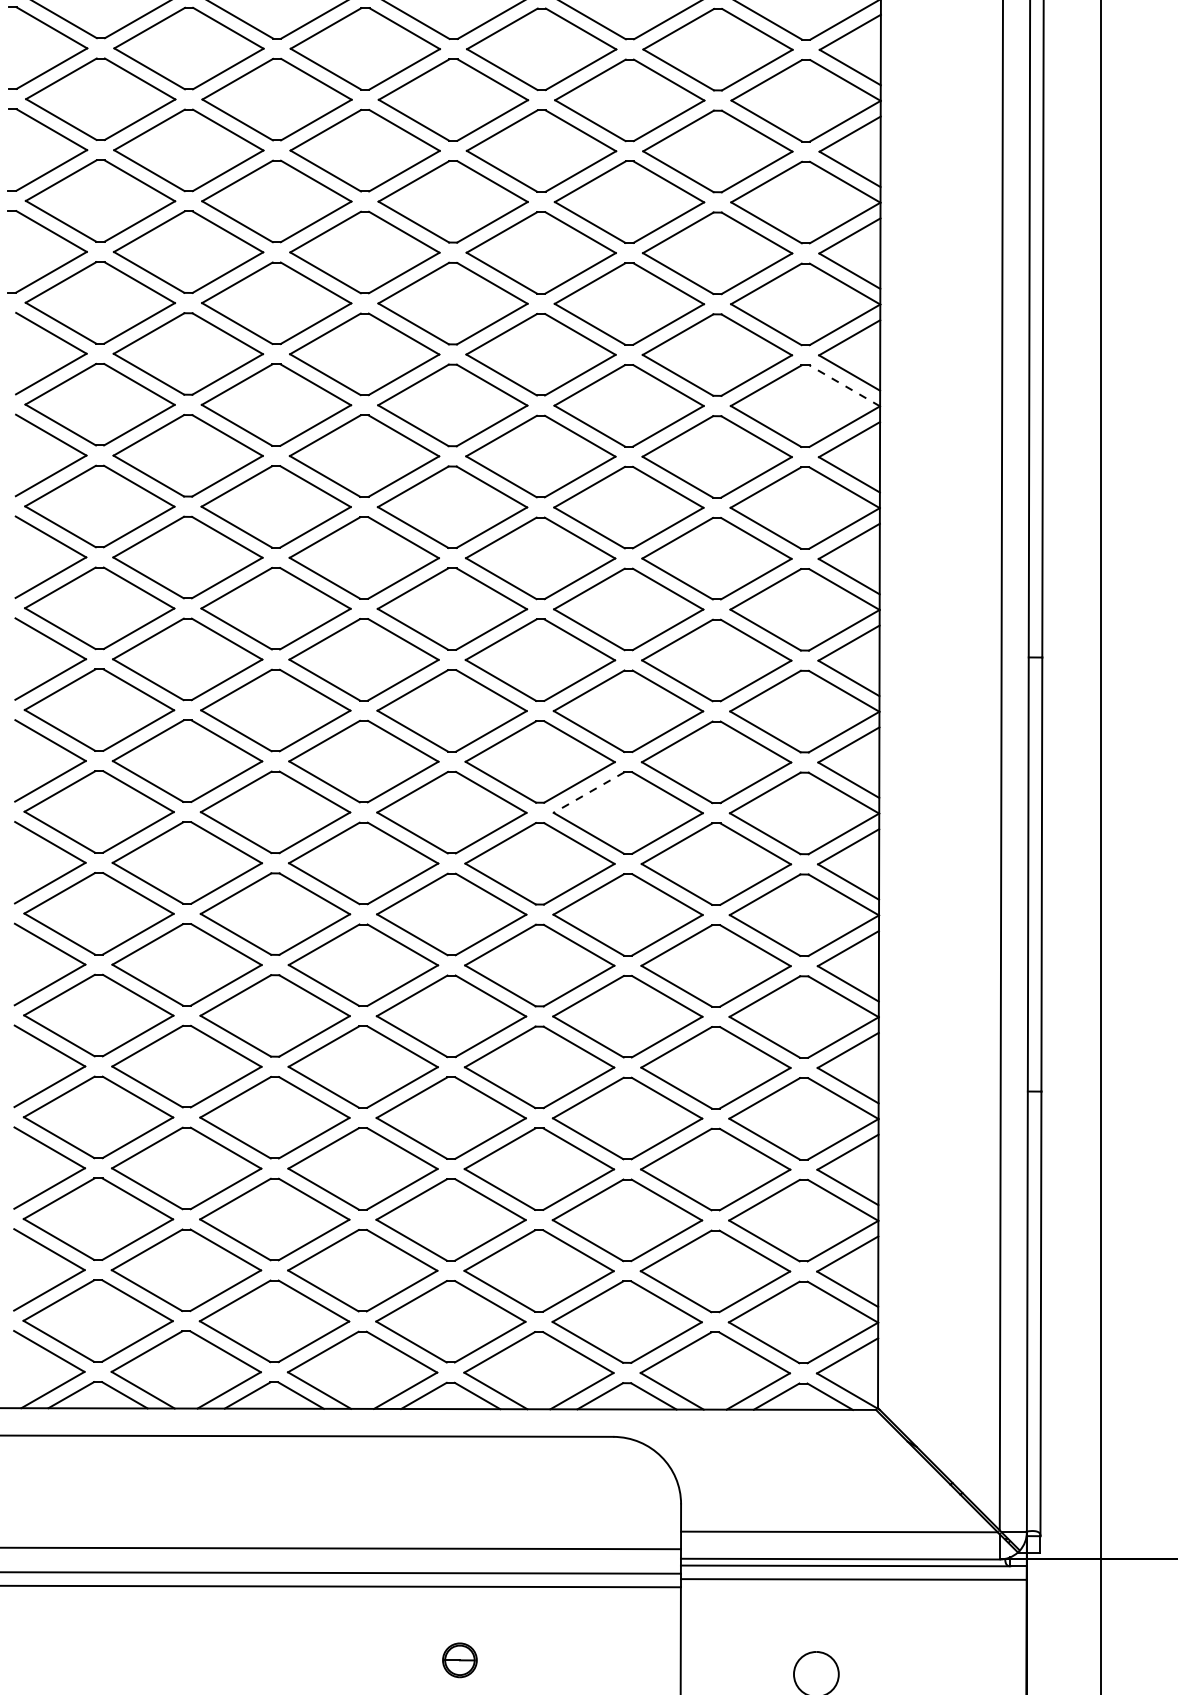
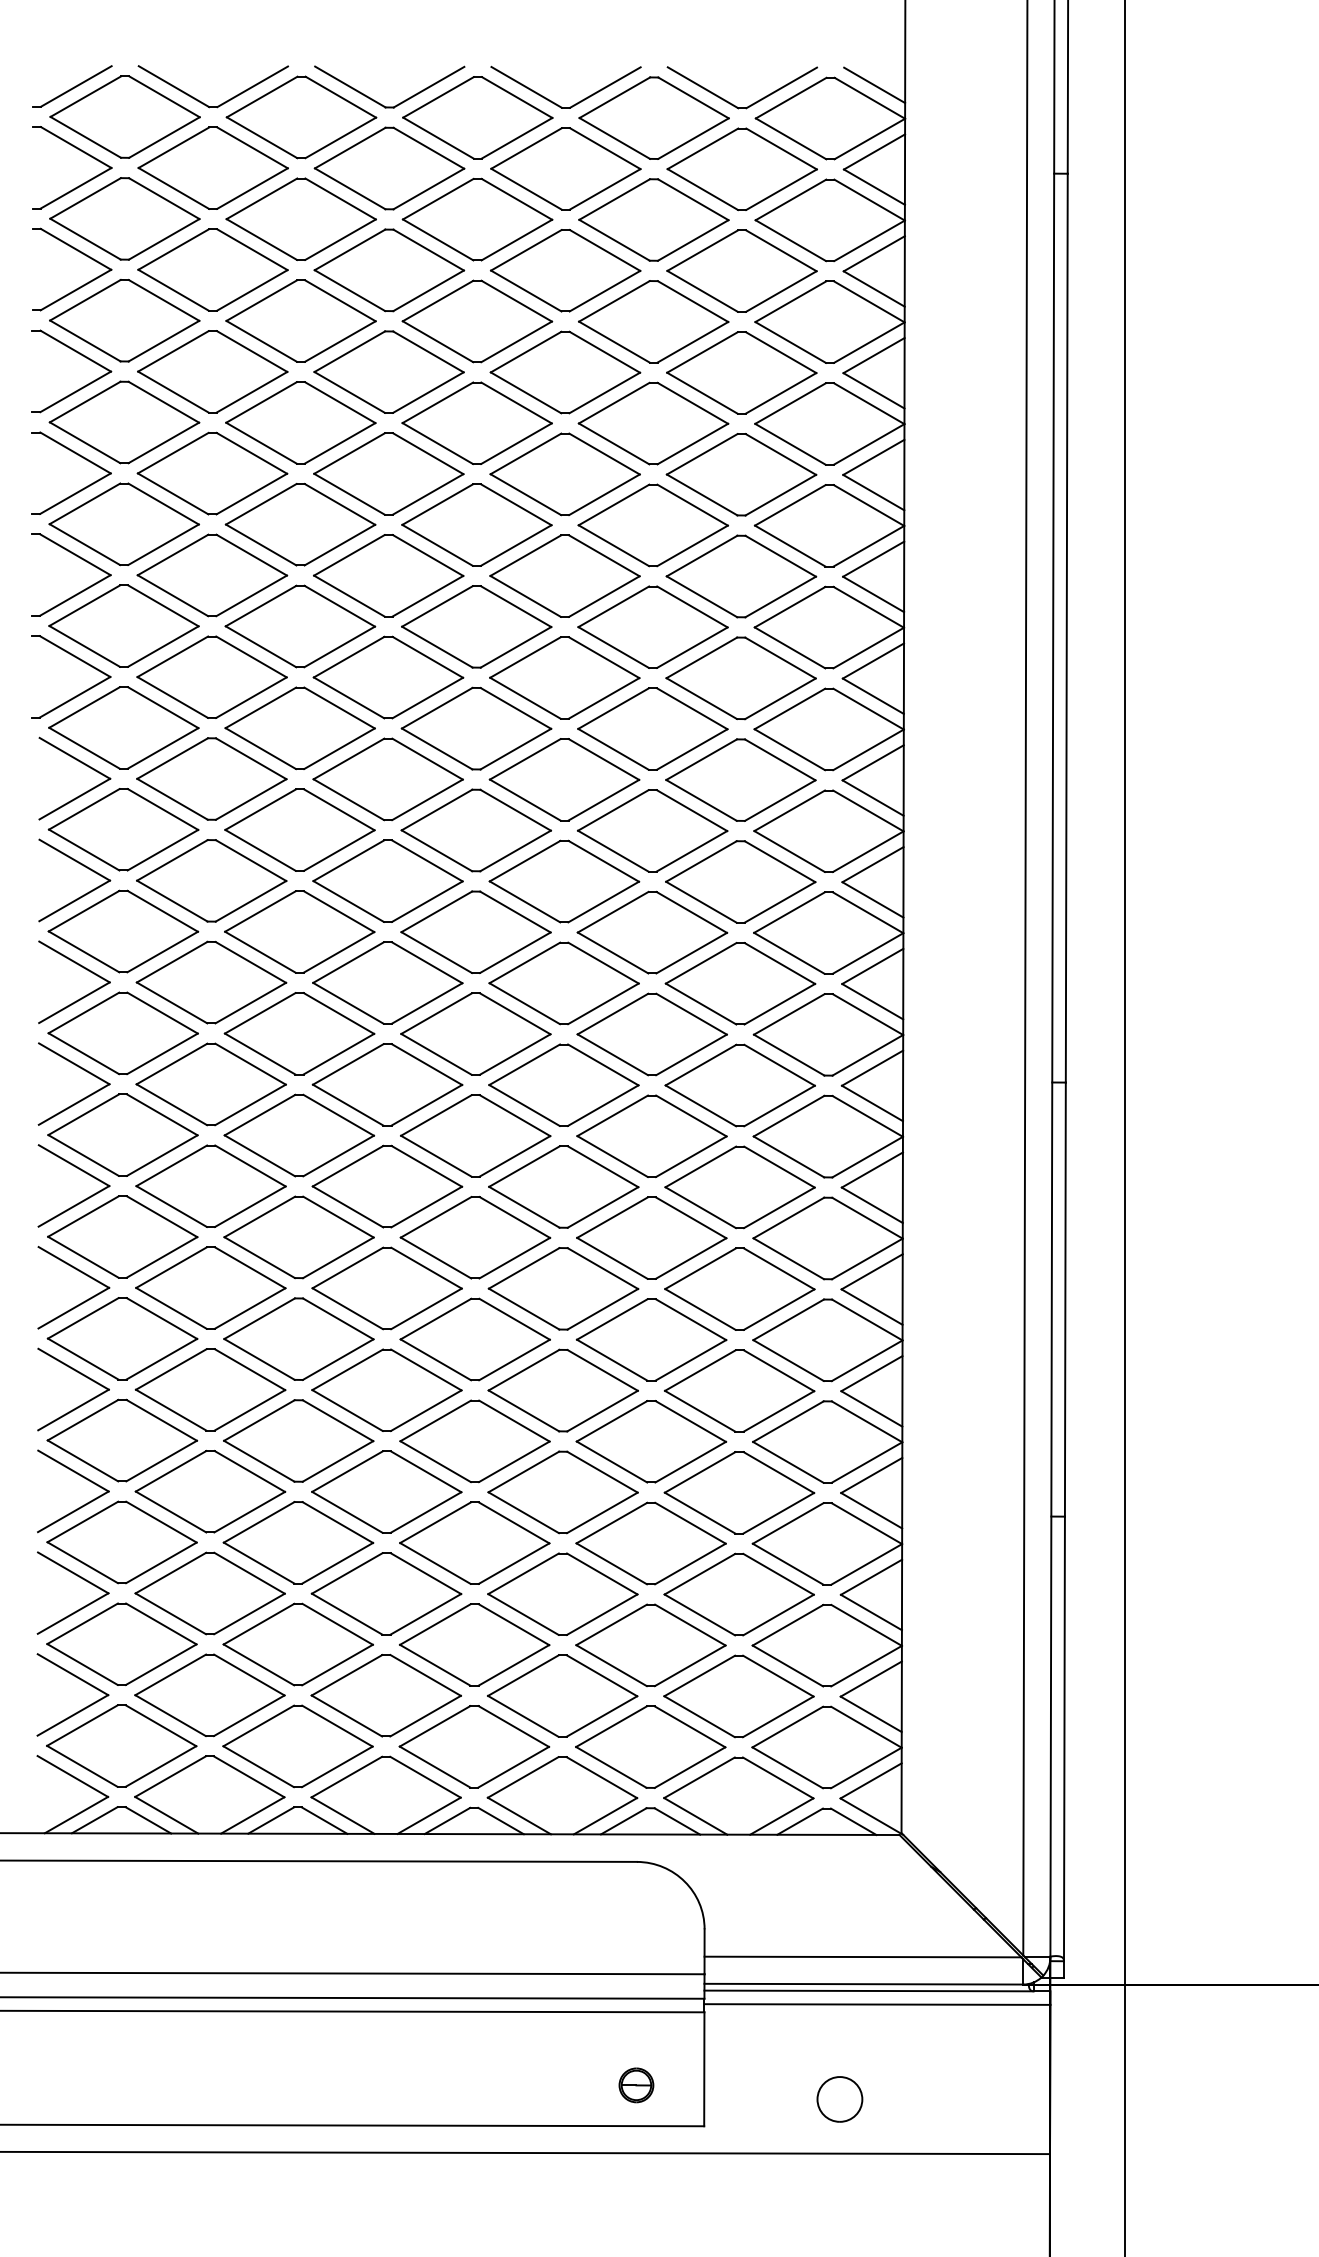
line: (844, 385) -> (868, 810), dashed -> solid
line: (588, 792) -> (612, 1217), dashed -> solid
part: (459, 1660) -> (636, 2085), moved

